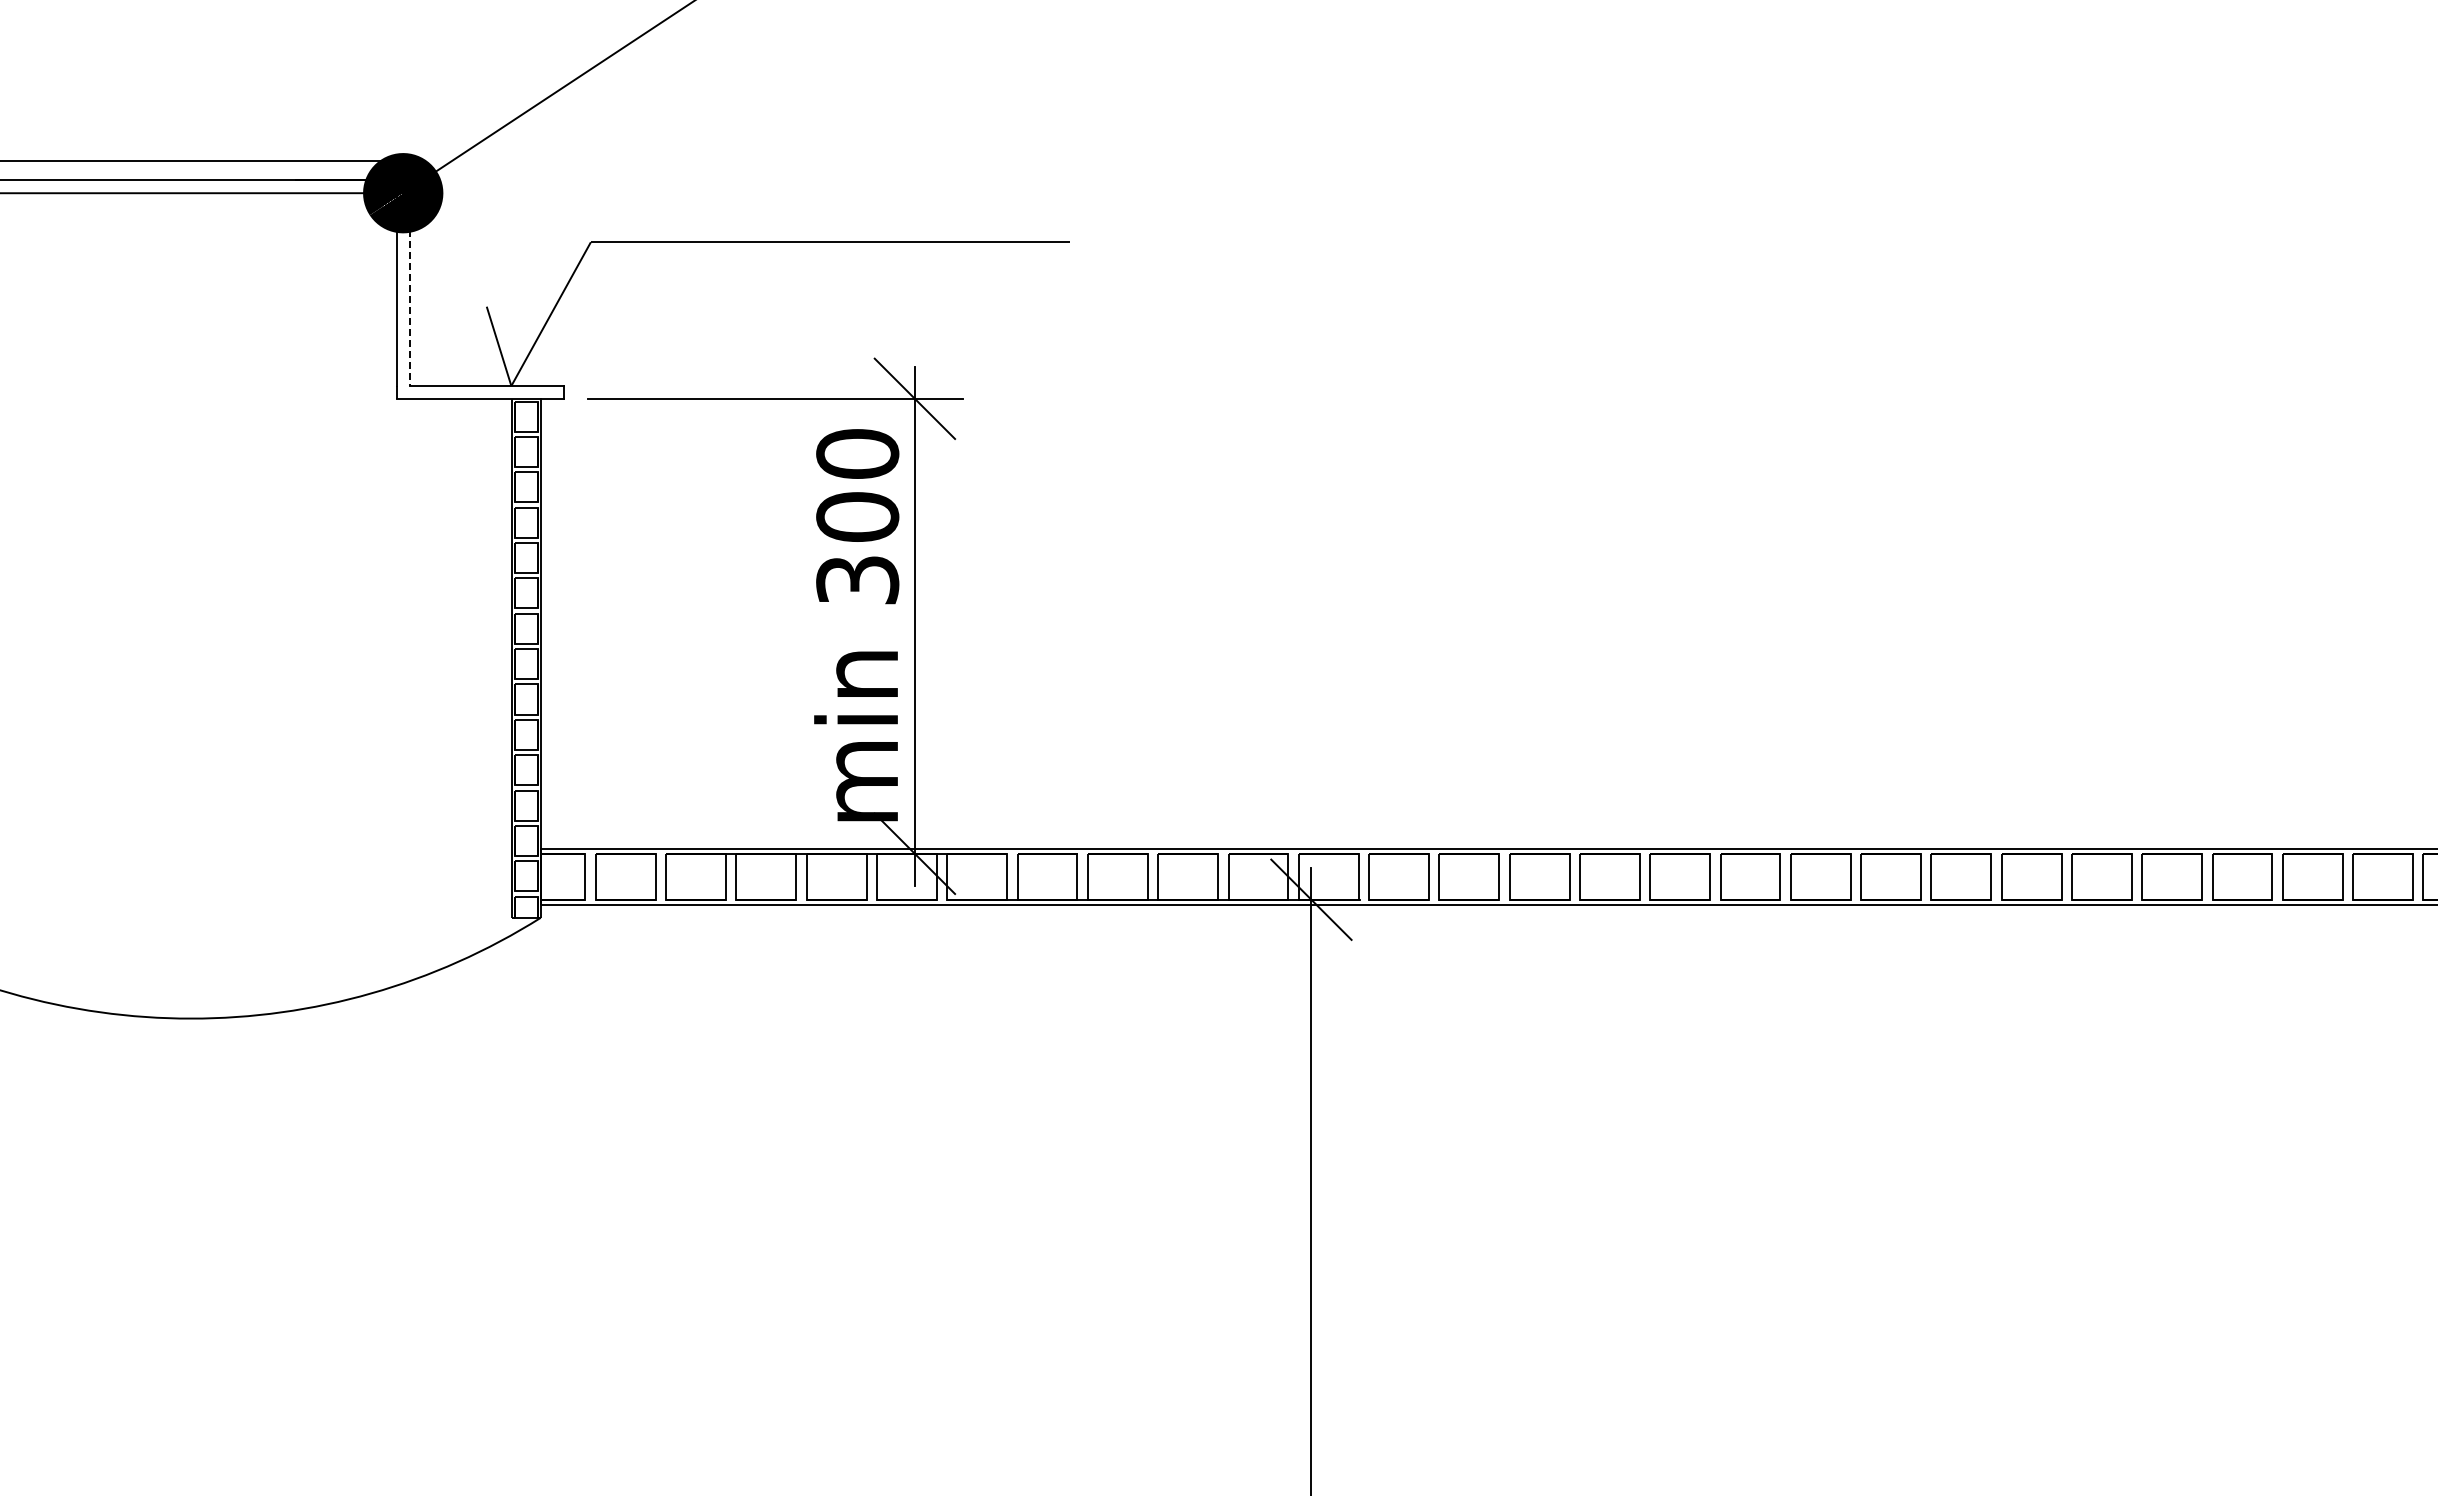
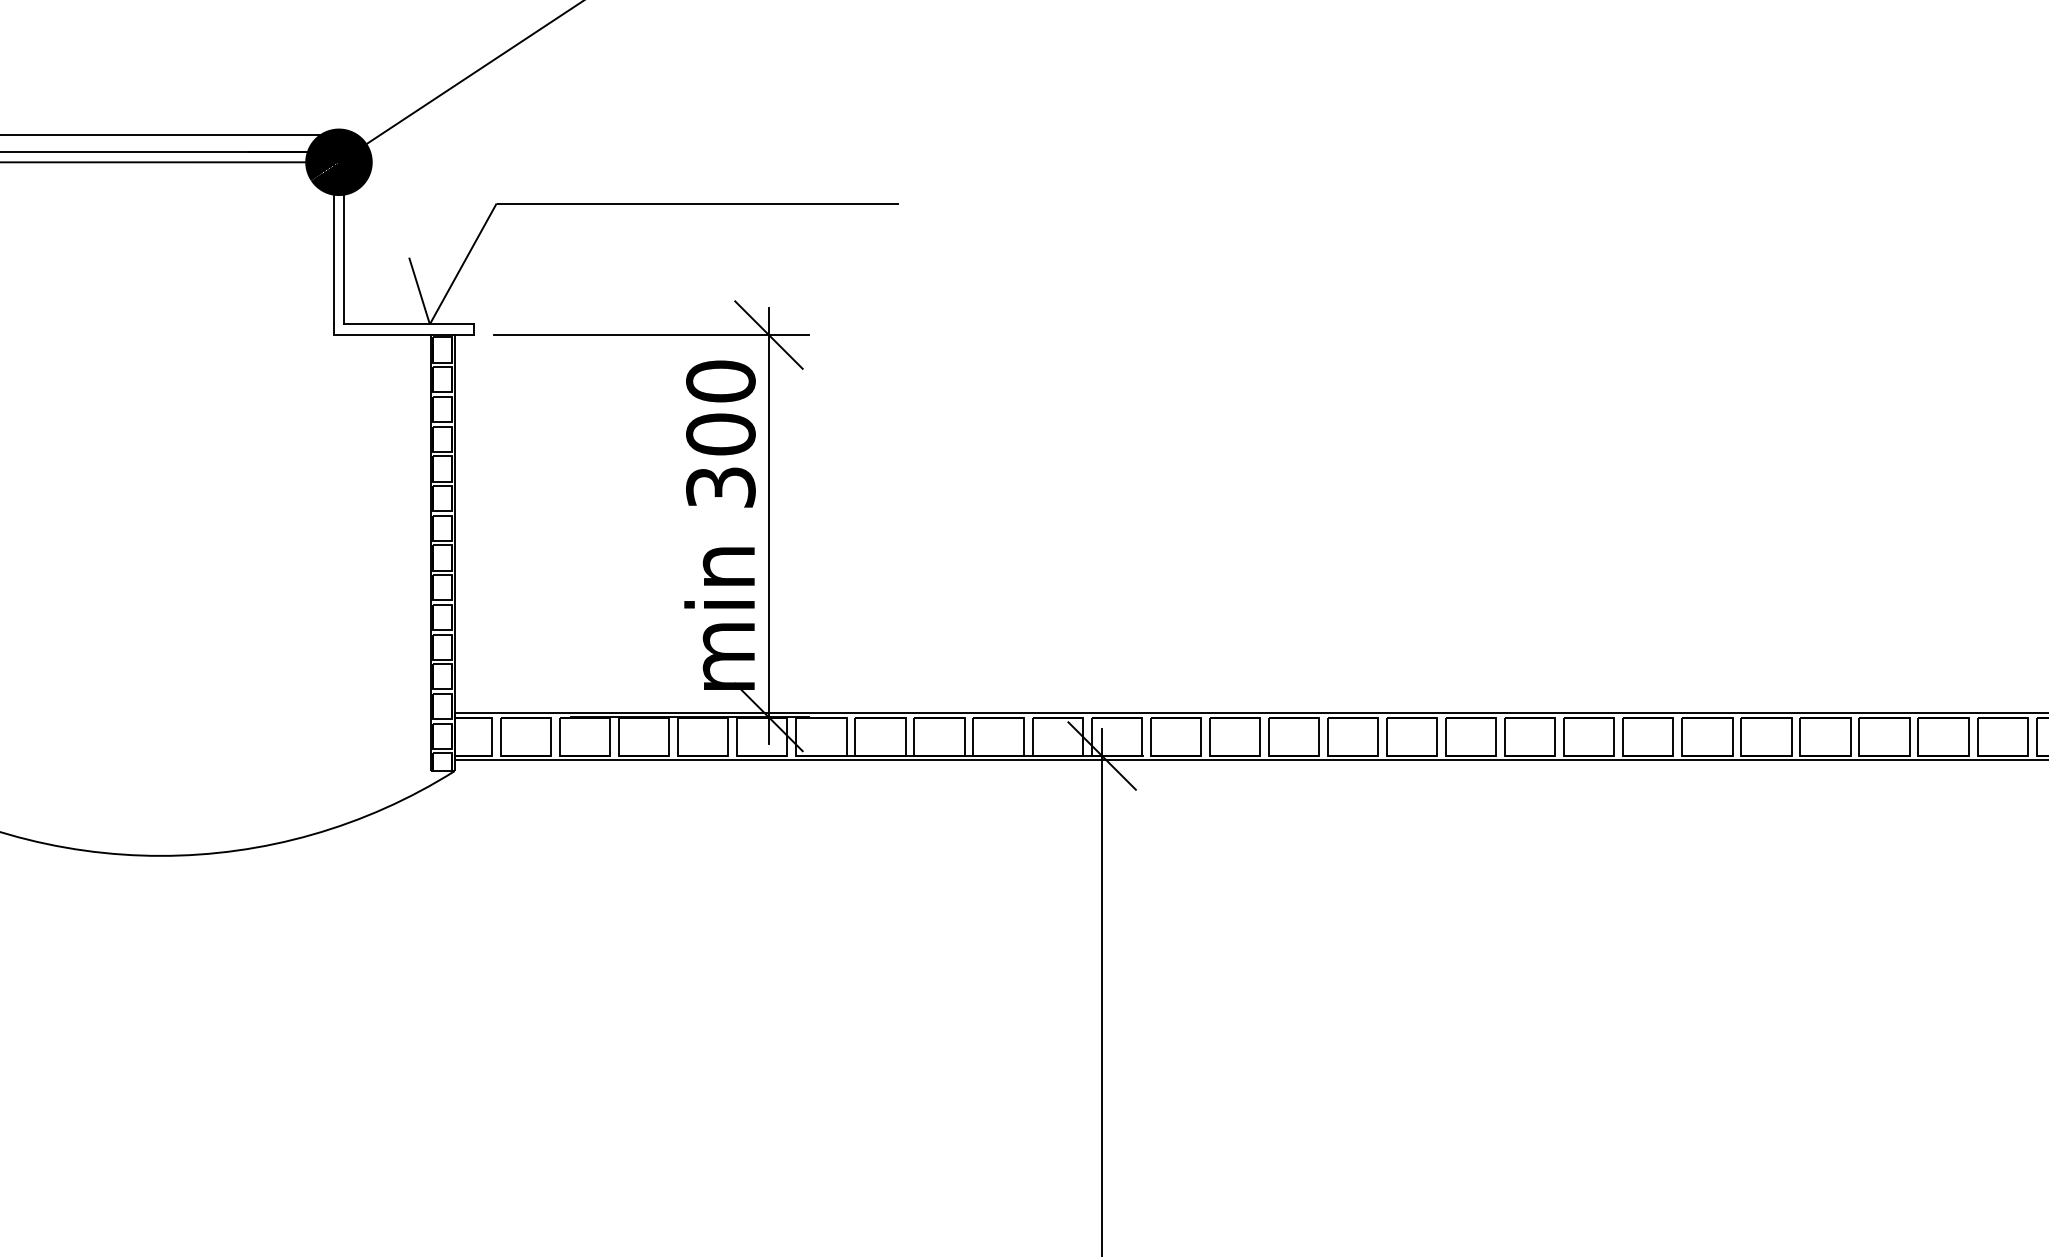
line: (409, 302) -> (344, 254), dashed -> solid

